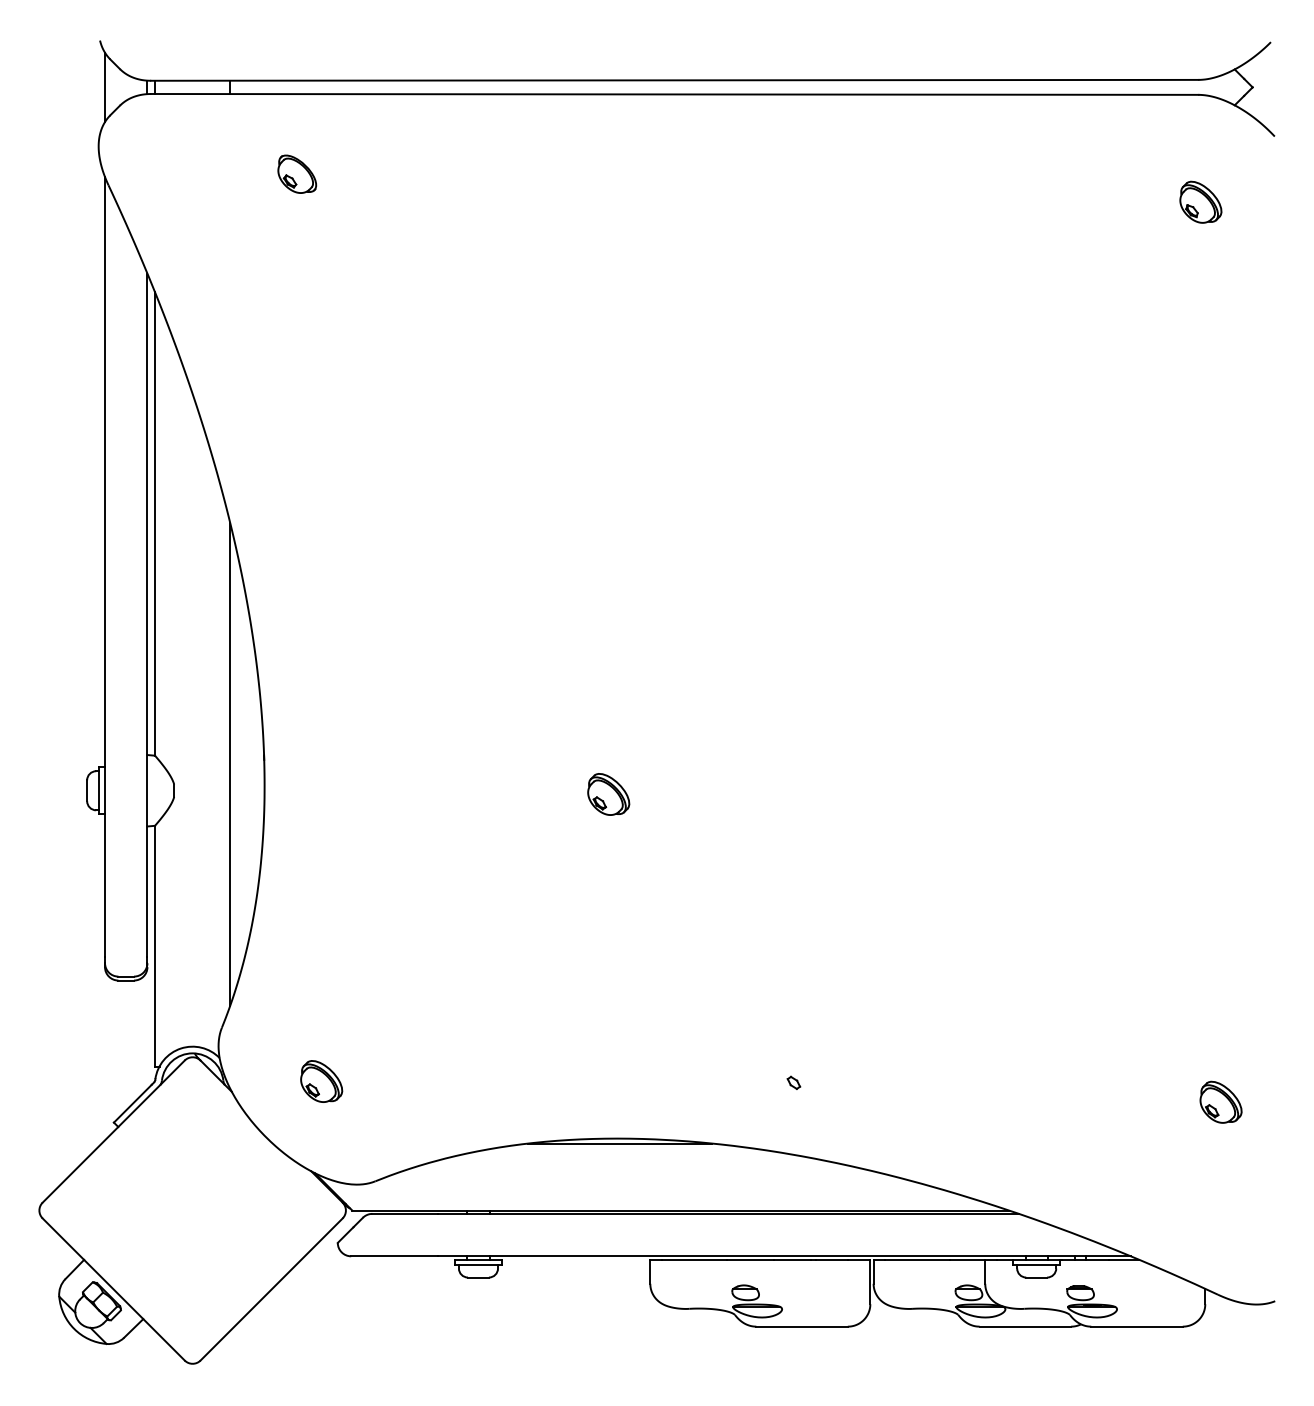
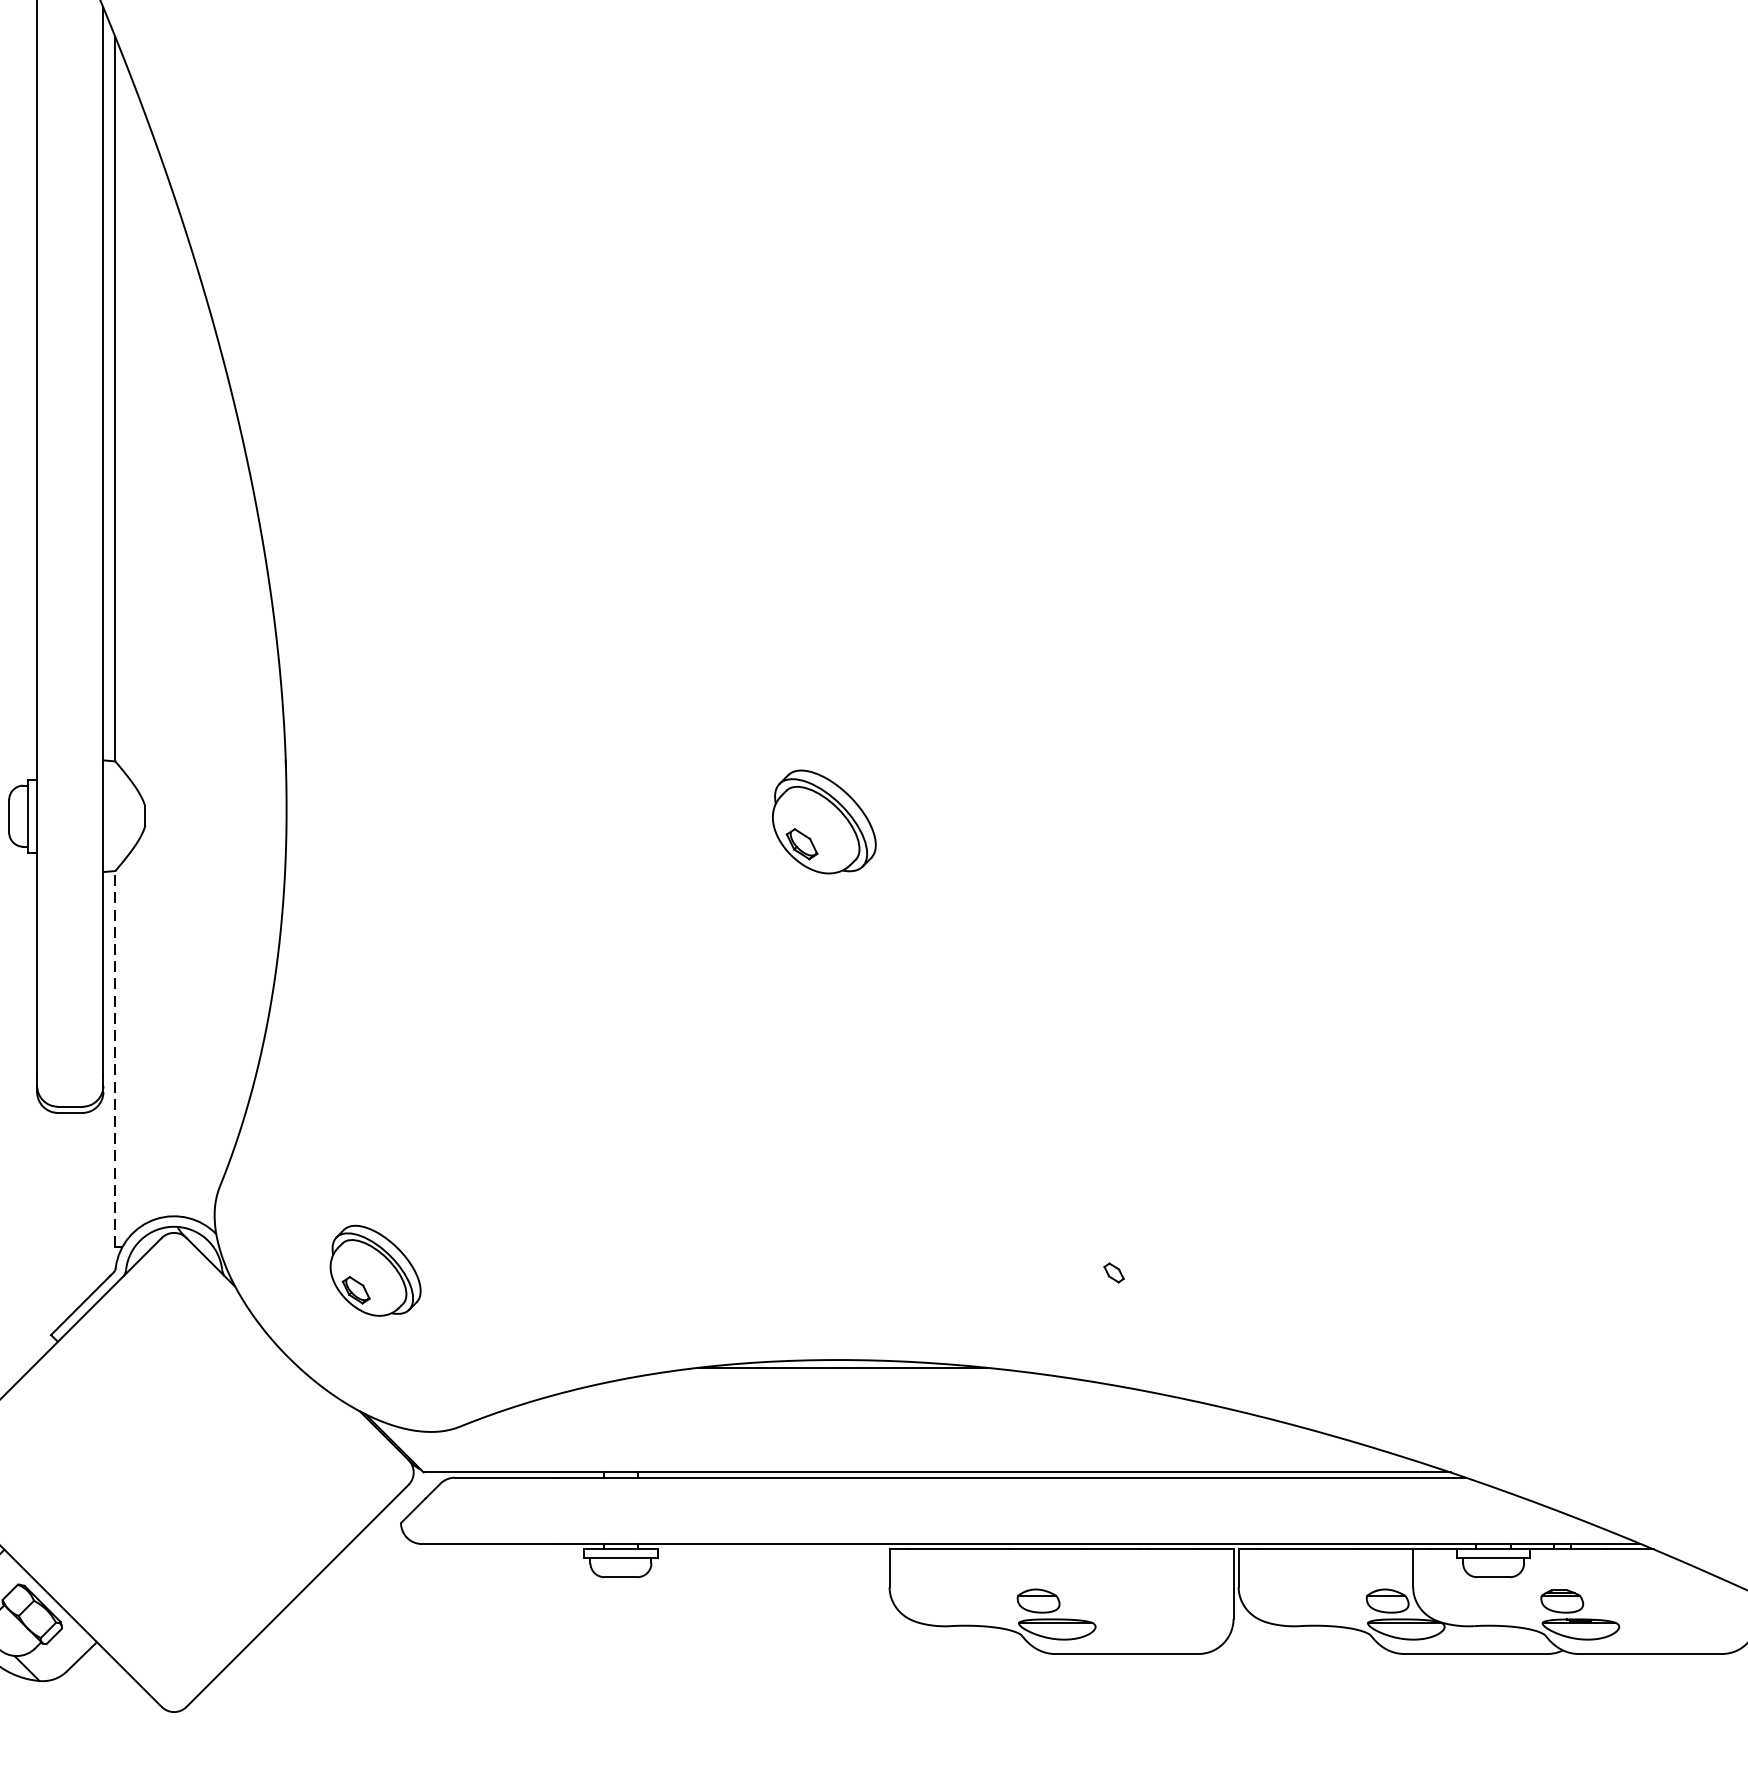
line: (230, 764) -> (233, 775), removed
part: (608, 794) -> (824, 822), size x1.6
line: (155, 945) -> (116, 1058), solid -> dashed
part: (321, 1081) -> (375, 1270), size x1.4

